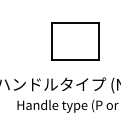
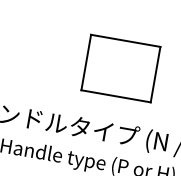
part: (75, 41) -> (120, 68), moved

